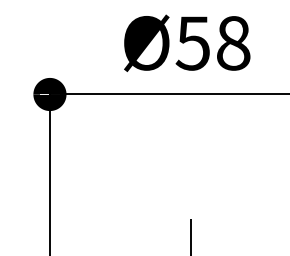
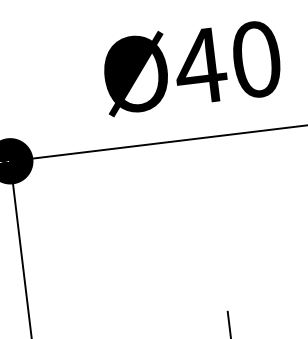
text: (212, 43) -> (227, 63), Ø58 -> Ø40

